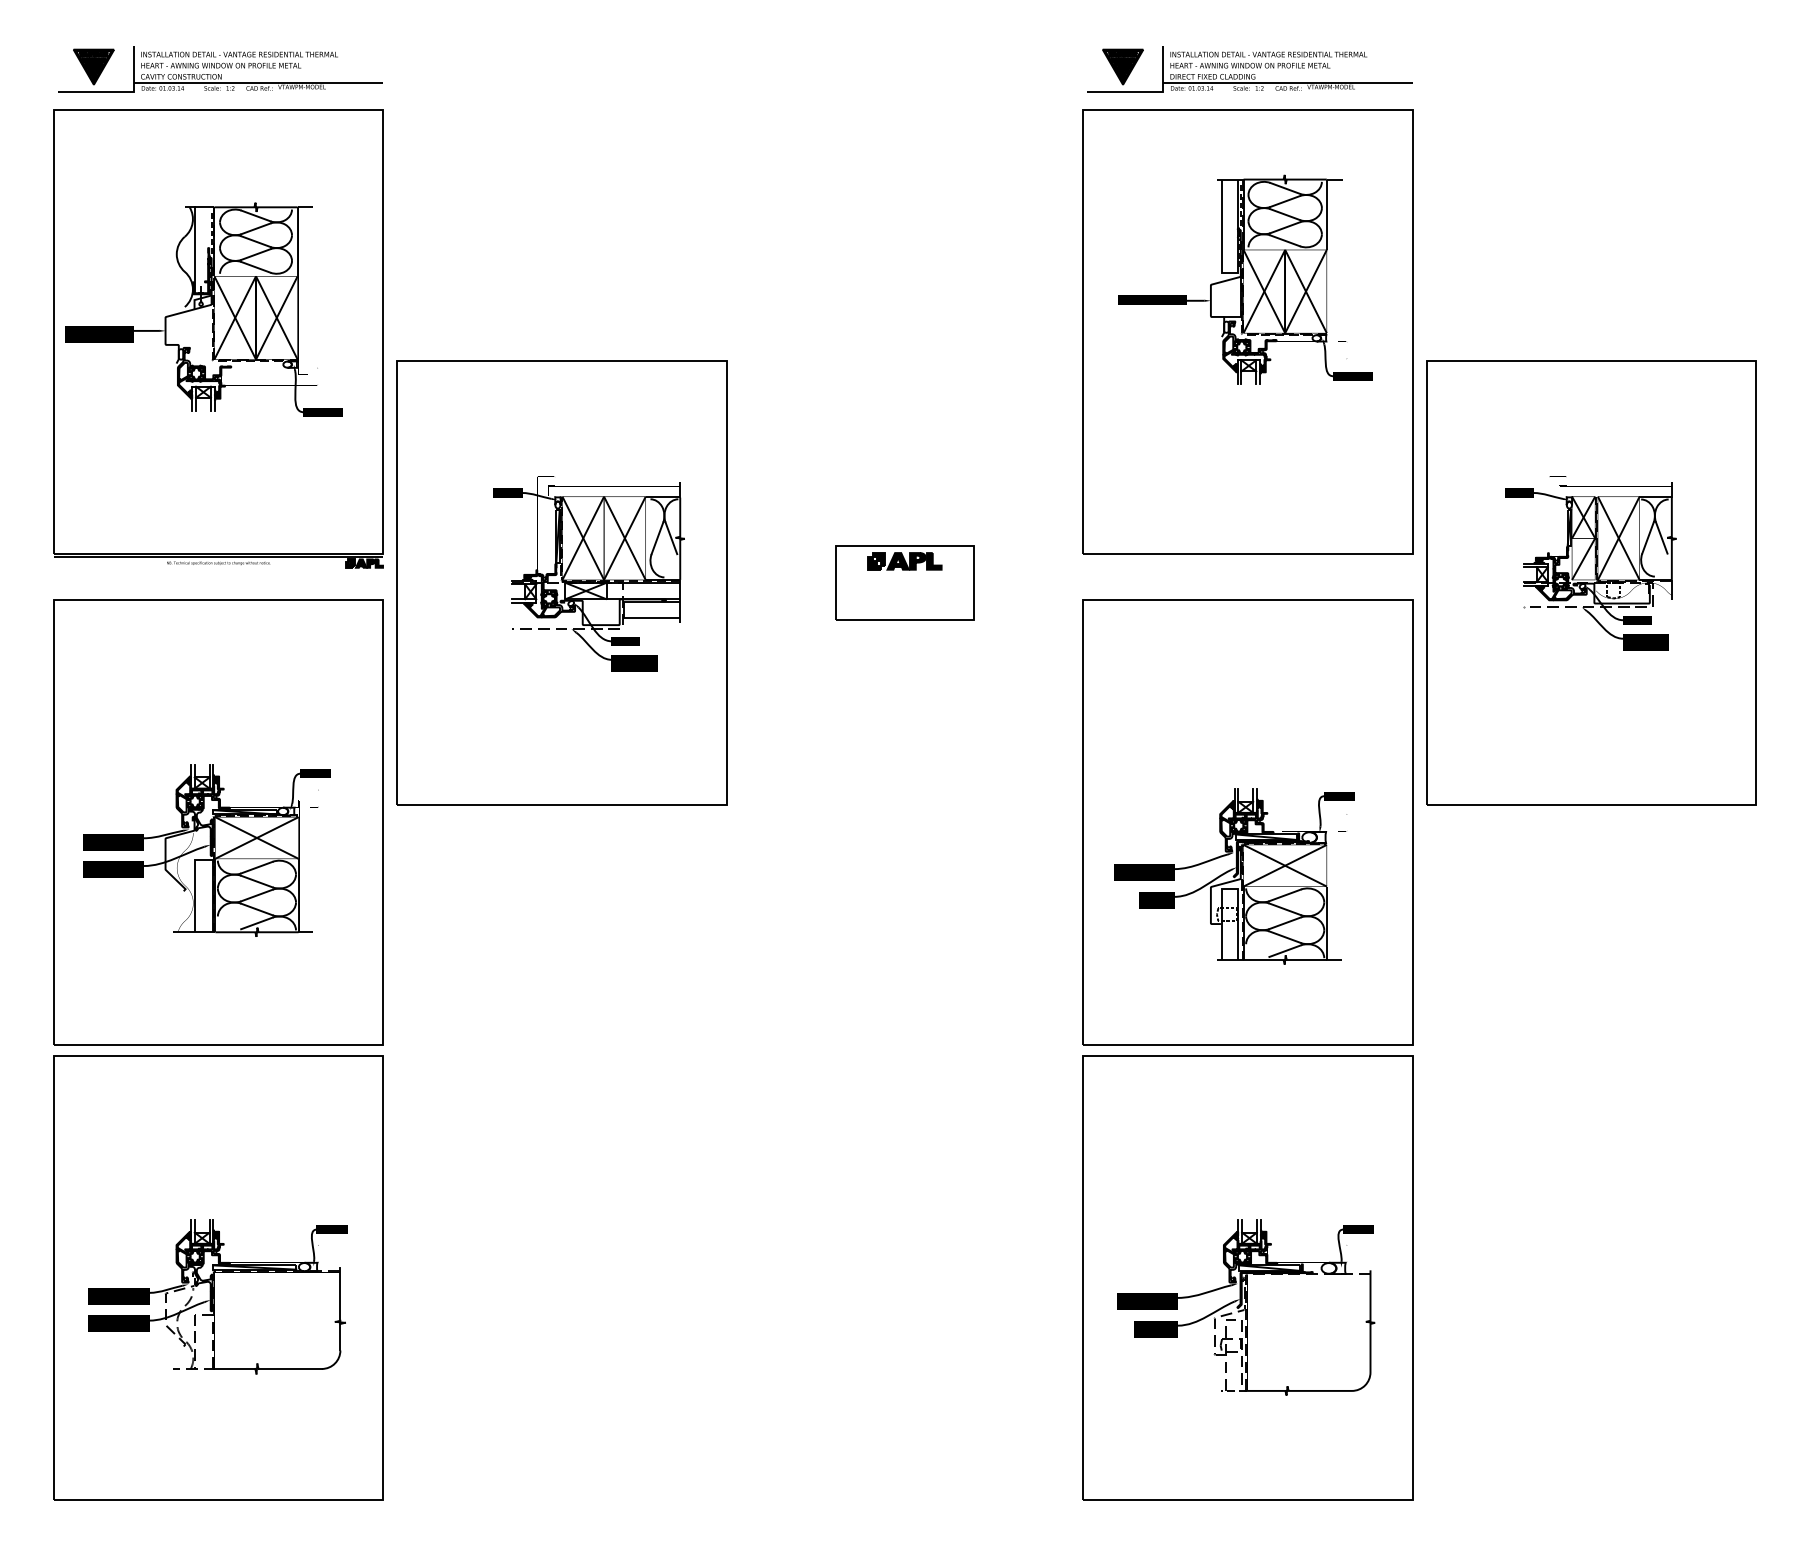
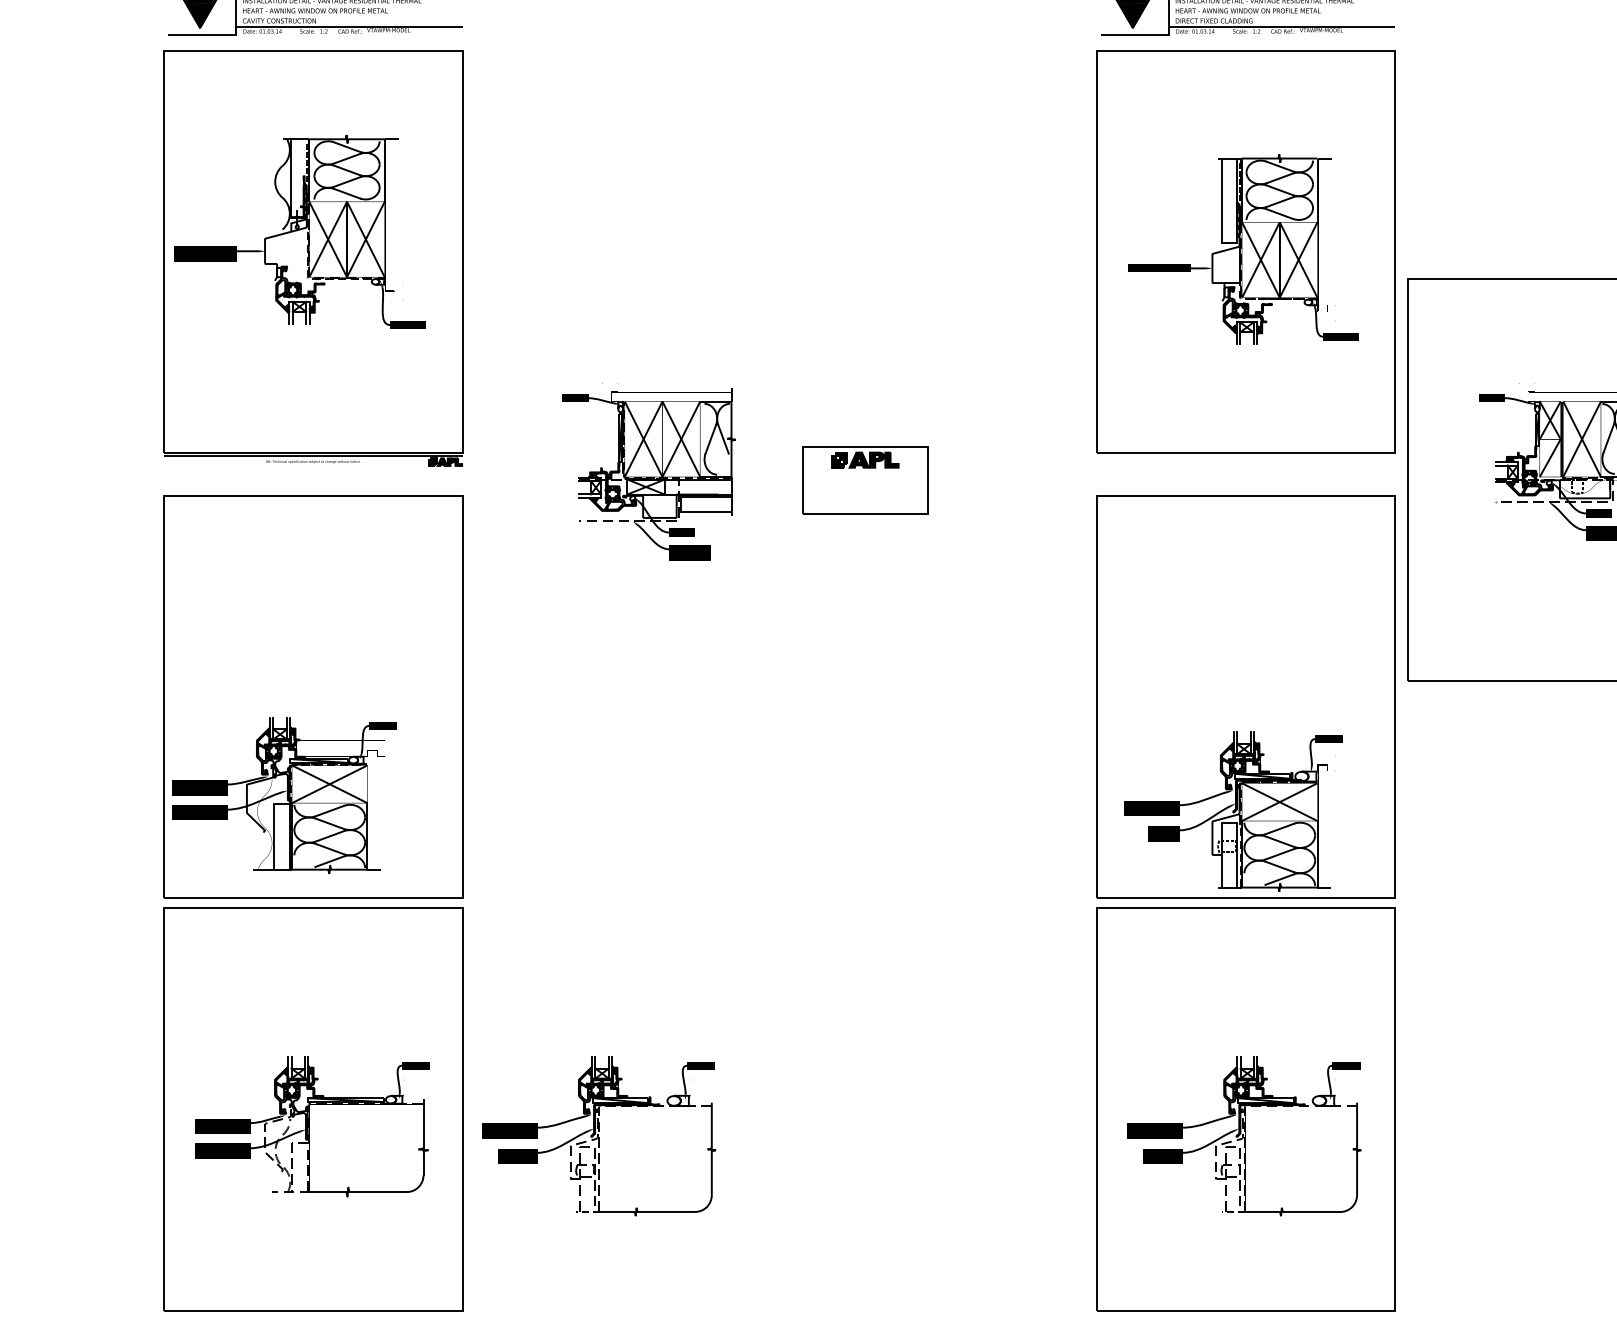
part: (1245, 279) -> (1243, 249), moved
part: (561, 582) -> (623, 479), removed
part: (904, 582) -> (864, 479), moved
part: (206, 850) -> (284, 795), moved
part: (1234, 876) -> (1233, 811), moved
part: (534, 1307) -> (599, 1136), added

